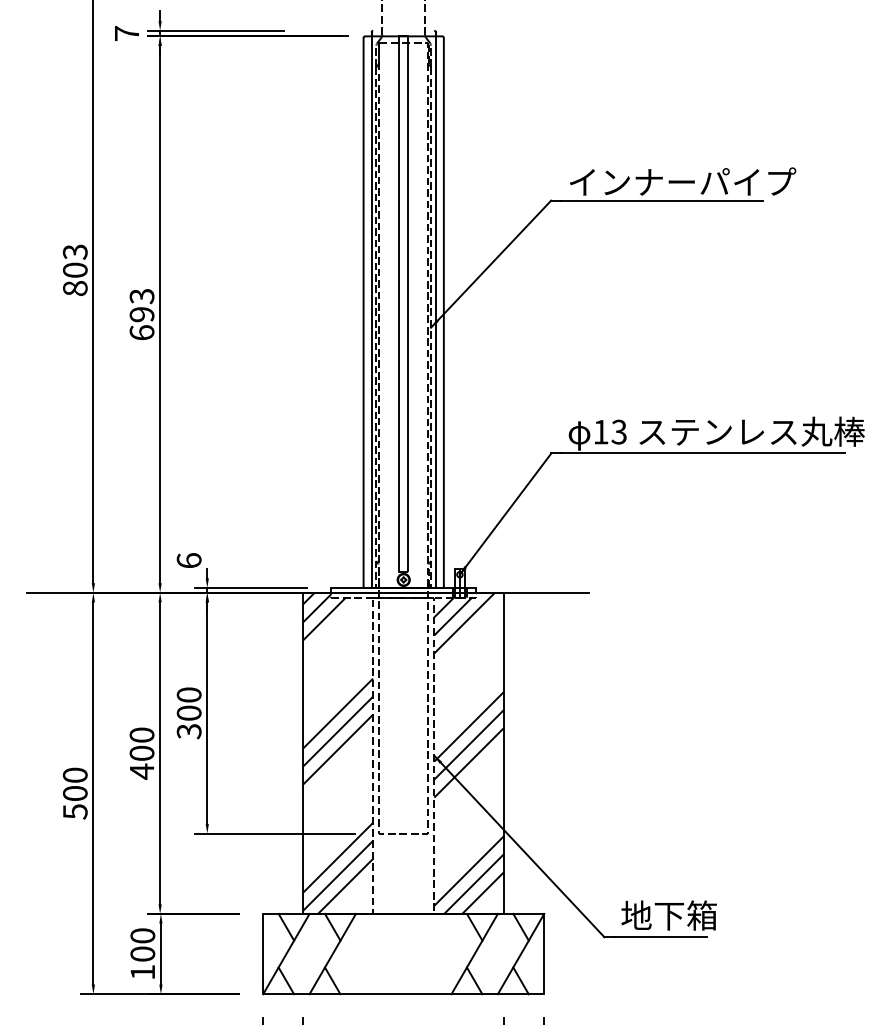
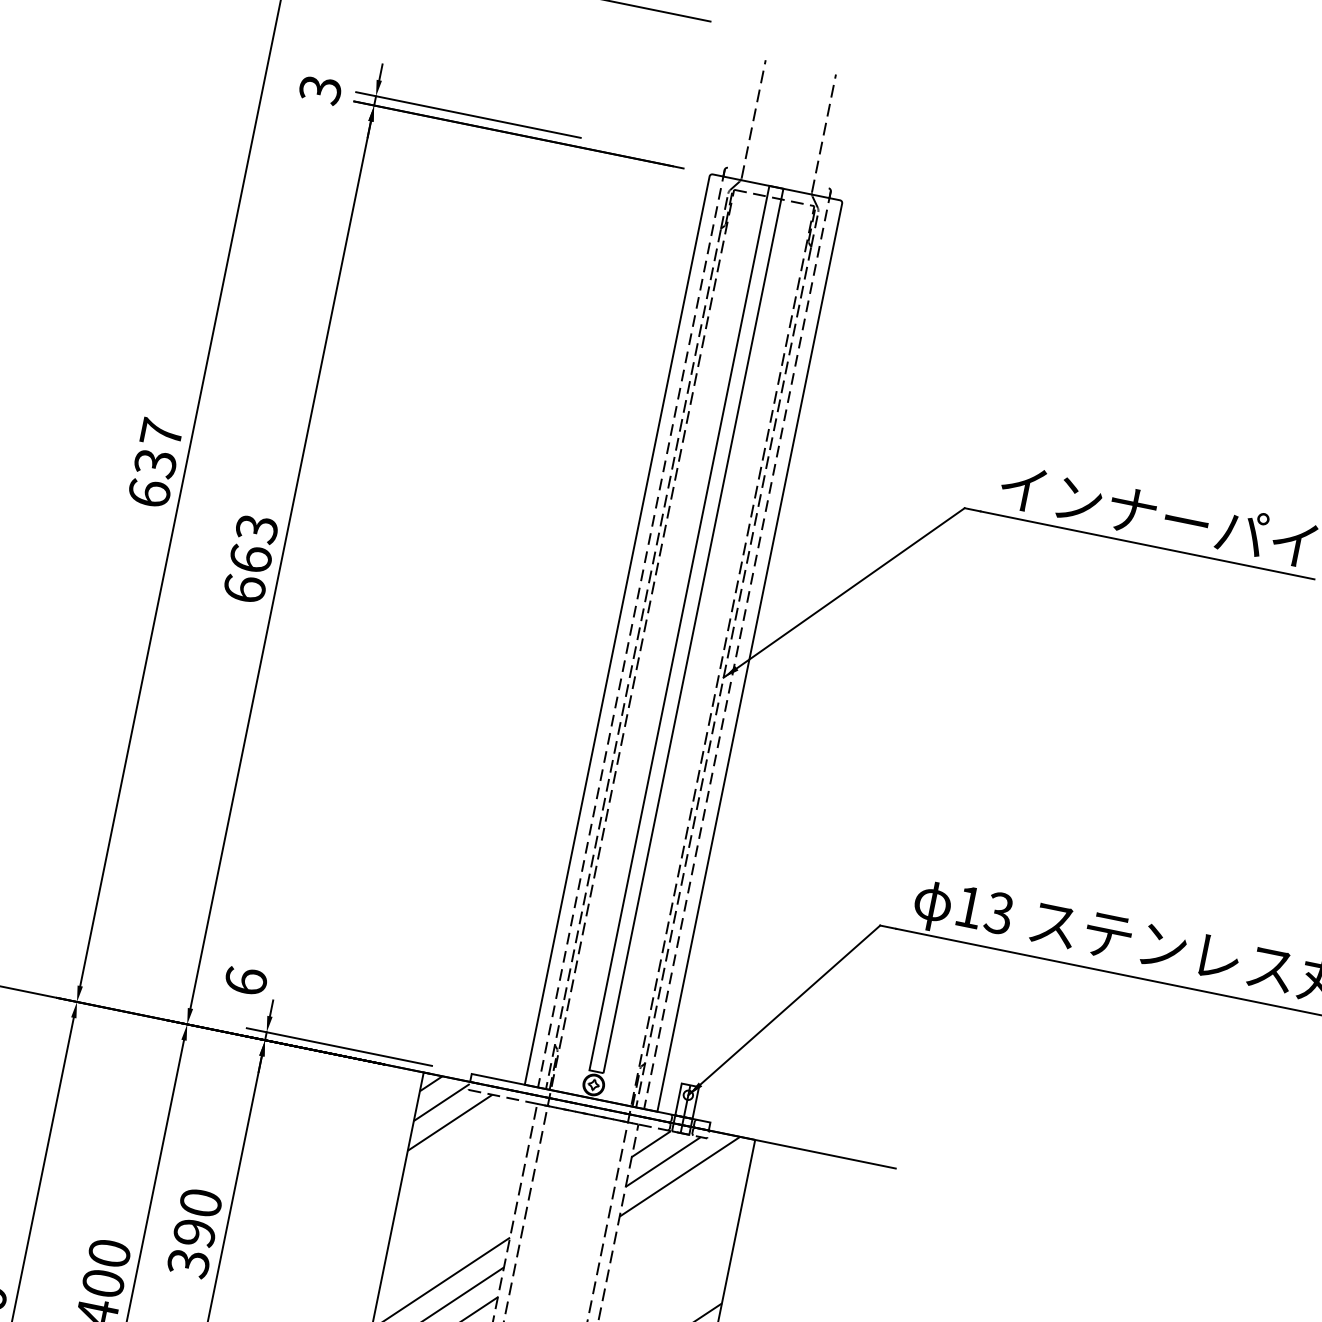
text: (126, 33) -> (319, 89), 7 -> 3
text: (74, 269) -> (154, 461), 803 -> 637
line: (371, 310) -> (631, 629), solid -> dashed
line: (435, 310) -> (736, 650), solid -> dashed
text: (141, 314) -> (249, 558), 693 -> 663
text: (188, 712) -> (193, 1231), 300 -> 390

